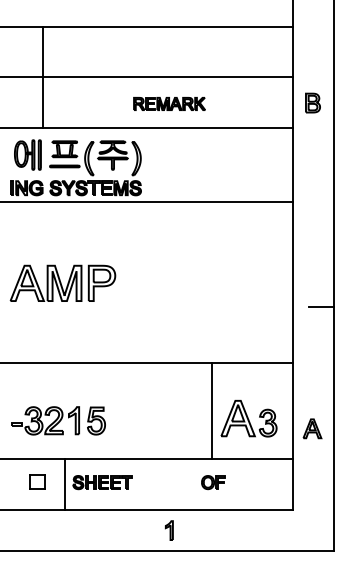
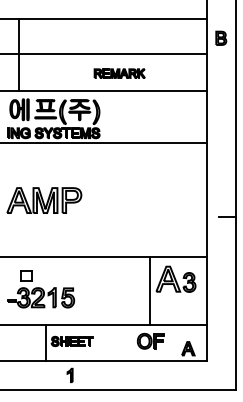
line: (43, 77) -> (19, 54), moved
part: (312, 102) -> (220, 37), moved
part: (248, 418) -> (175, 279), moved
part: (312, 428) -> (188, 348), moved
part: (37, 481) -> (26, 275), moved
part: (213, 482) -> (150, 341), size x1.6
part: (169, 530) -> (70, 375), moved

